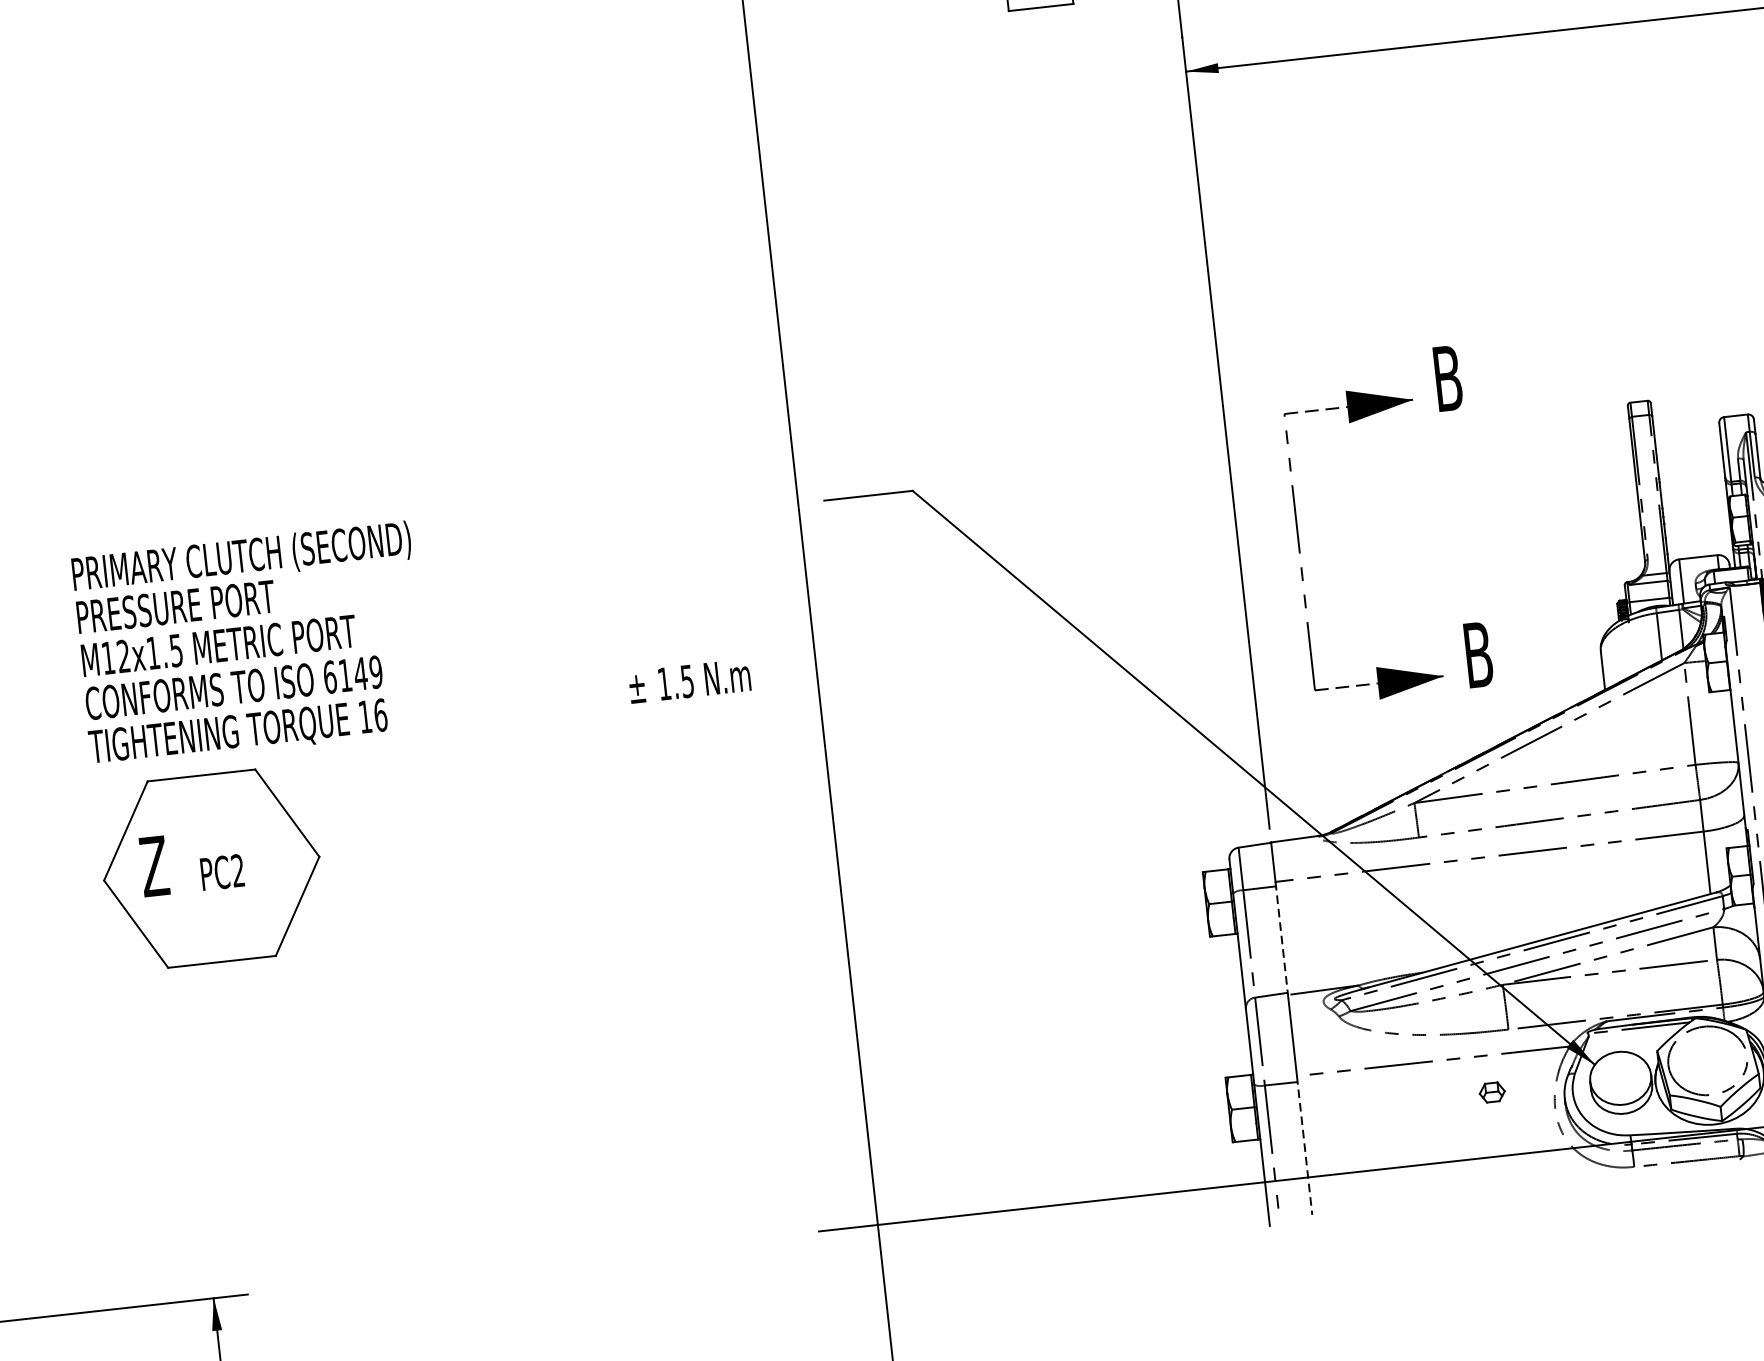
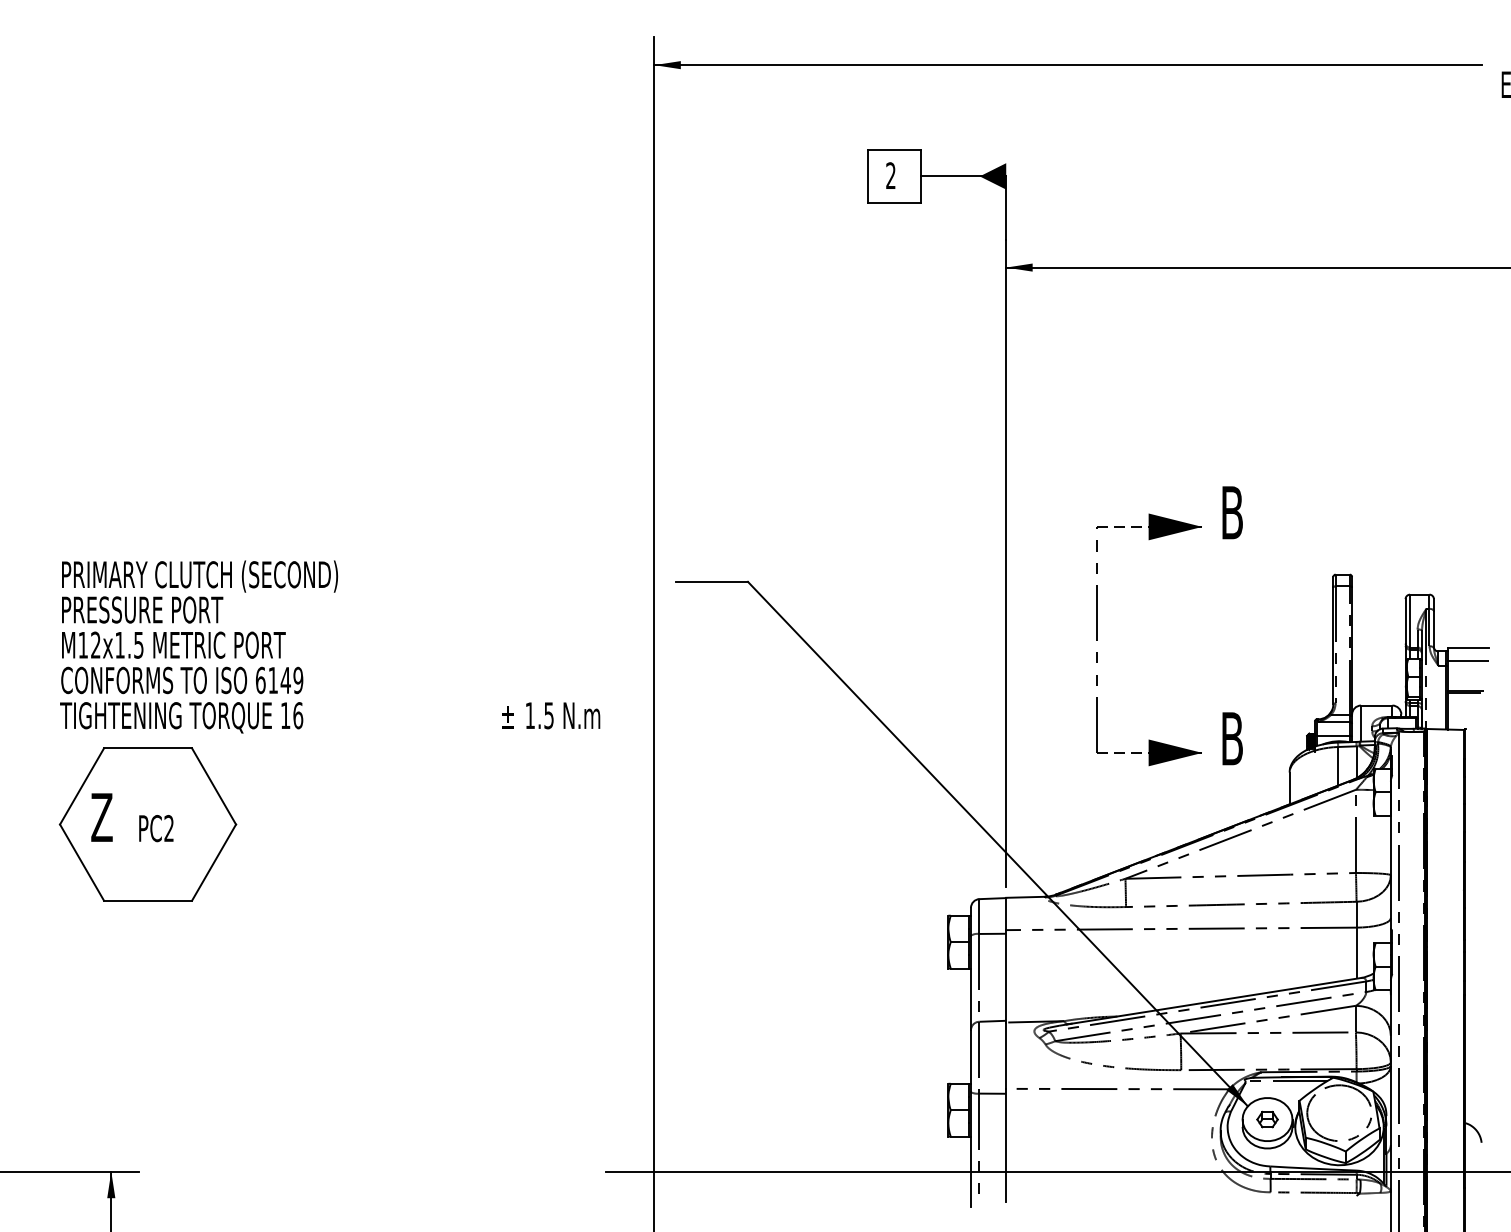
part: (1298, 535) -> (1097, 626), moved
line: (1282, 938) -> (1006, 976), dashed -> solid
part: (1492, 1092) -> (1267, 1119), moved
line: (1304, 1145) -> (1006, 1145), dashed -> solid

